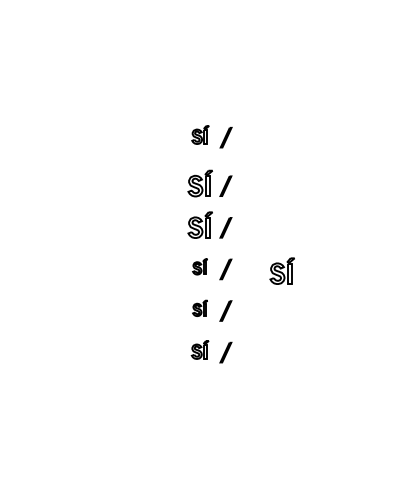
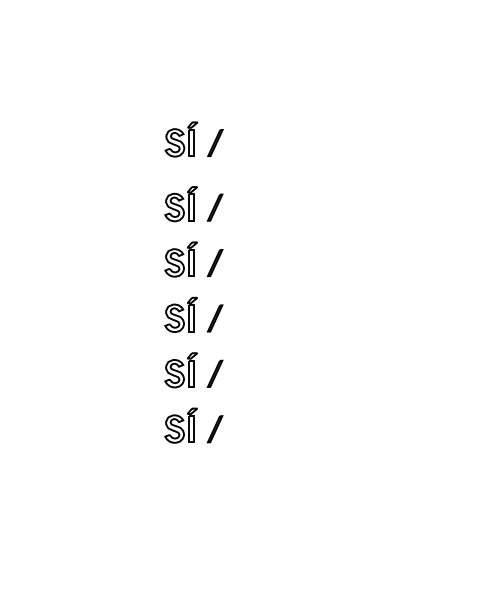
part: (200, 134) -> (181, 138), size x1.43
part: (199, 266) -> (179, 314), size x1.67
part: (281, 270) -> (289, 319), removed
part: (199, 308) -> (179, 370), size x1.67
part: (199, 349) -> (179, 425), size x1.43

